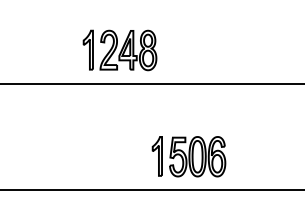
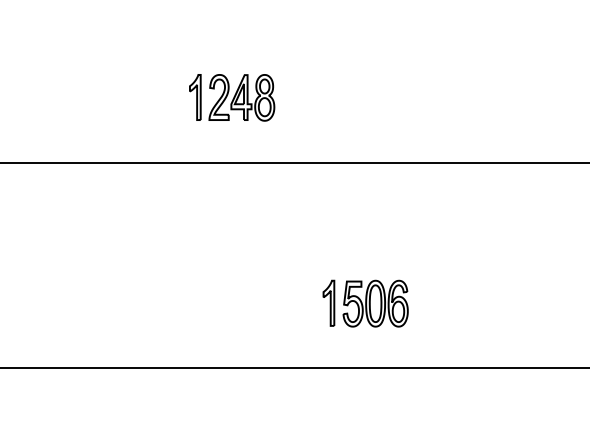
part: (119, 50) -> (231, 97), size x0.6
part: (188, 156) -> (364, 303), size x0.6

